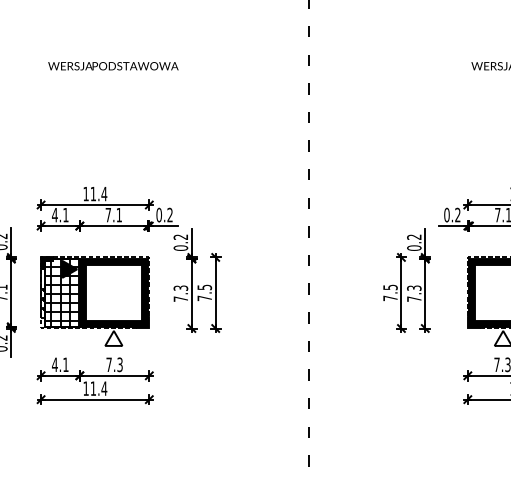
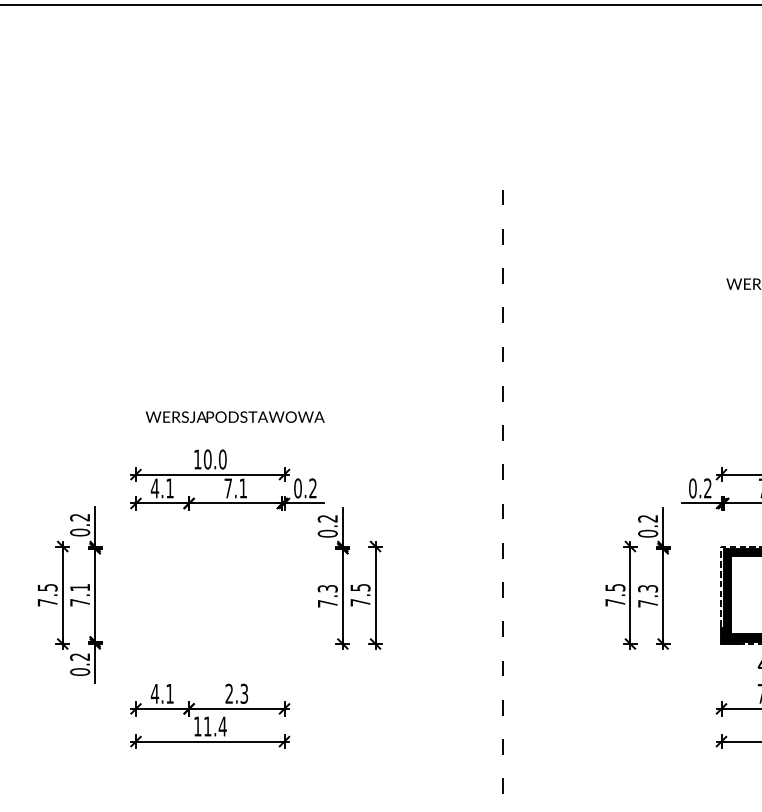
text: (112, 65) -> (234, 416), moved
text: (98, 194) -> (214, 459), 11.4 -> 10.0
part: (95, 301) -> (210, 607), removed
text: (108, 364) -> (228, 693), 7.3 -> 2.3

